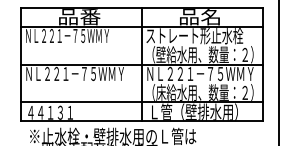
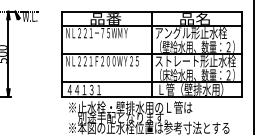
text: (193, 36) -> (190, 33), ストレート形止水栓 -> アングル形止水栓
text: (75, 74) -> (102, 61), ＮＬ２２１－７５ＷＭＹ -> ＮＬ２２１Ｆ２００ＷＹ２５
text: (200, 74) -> (195, 61), ＮＬ２２１－７５ＷＭＹ -> ストレート形止水栓

